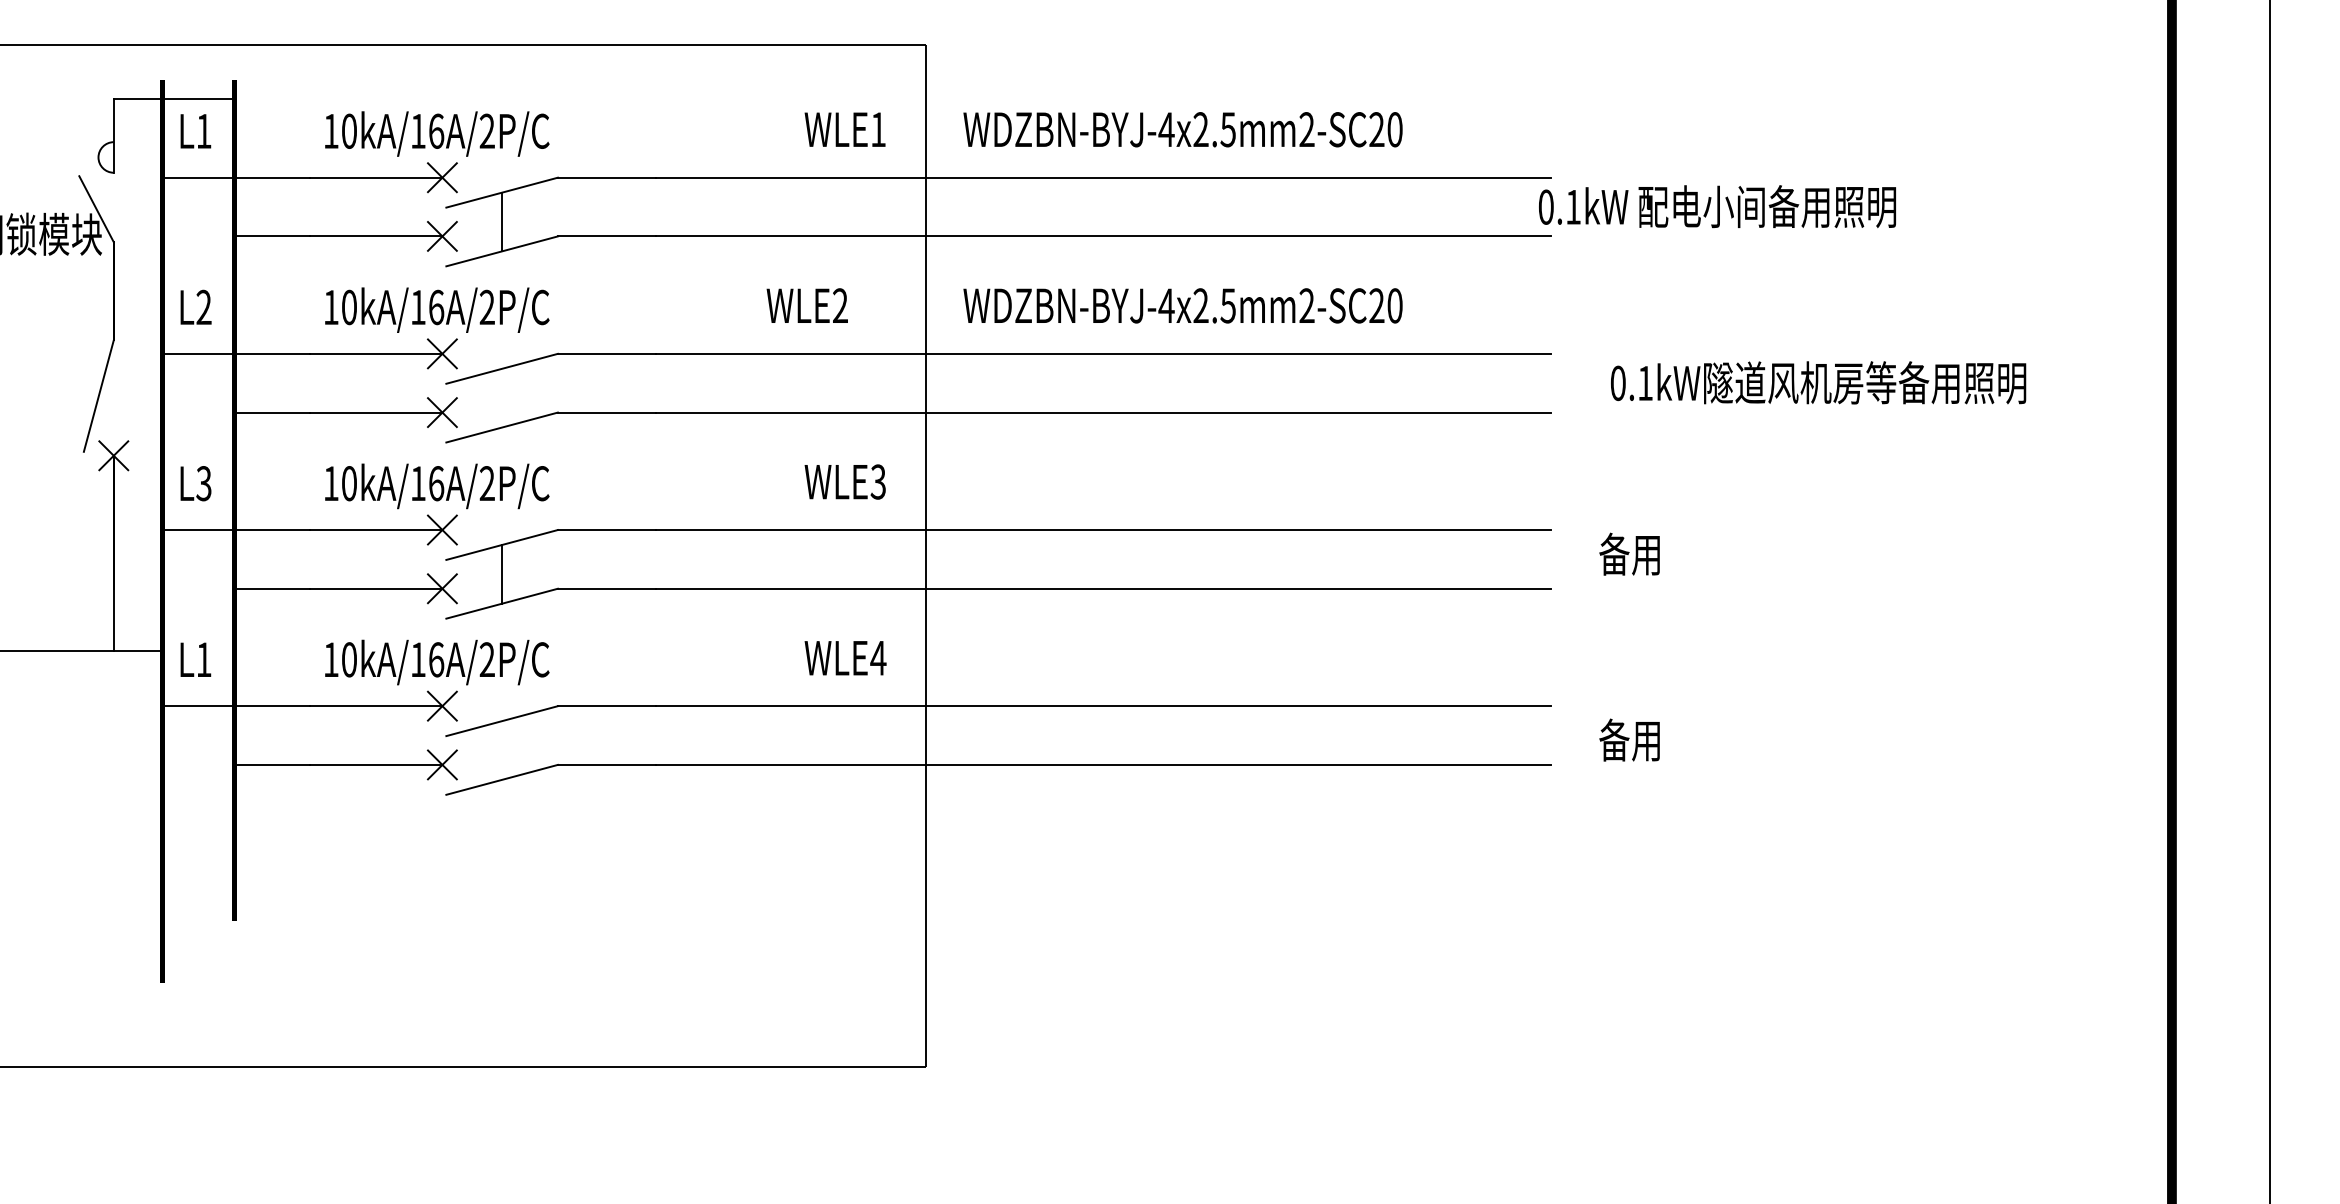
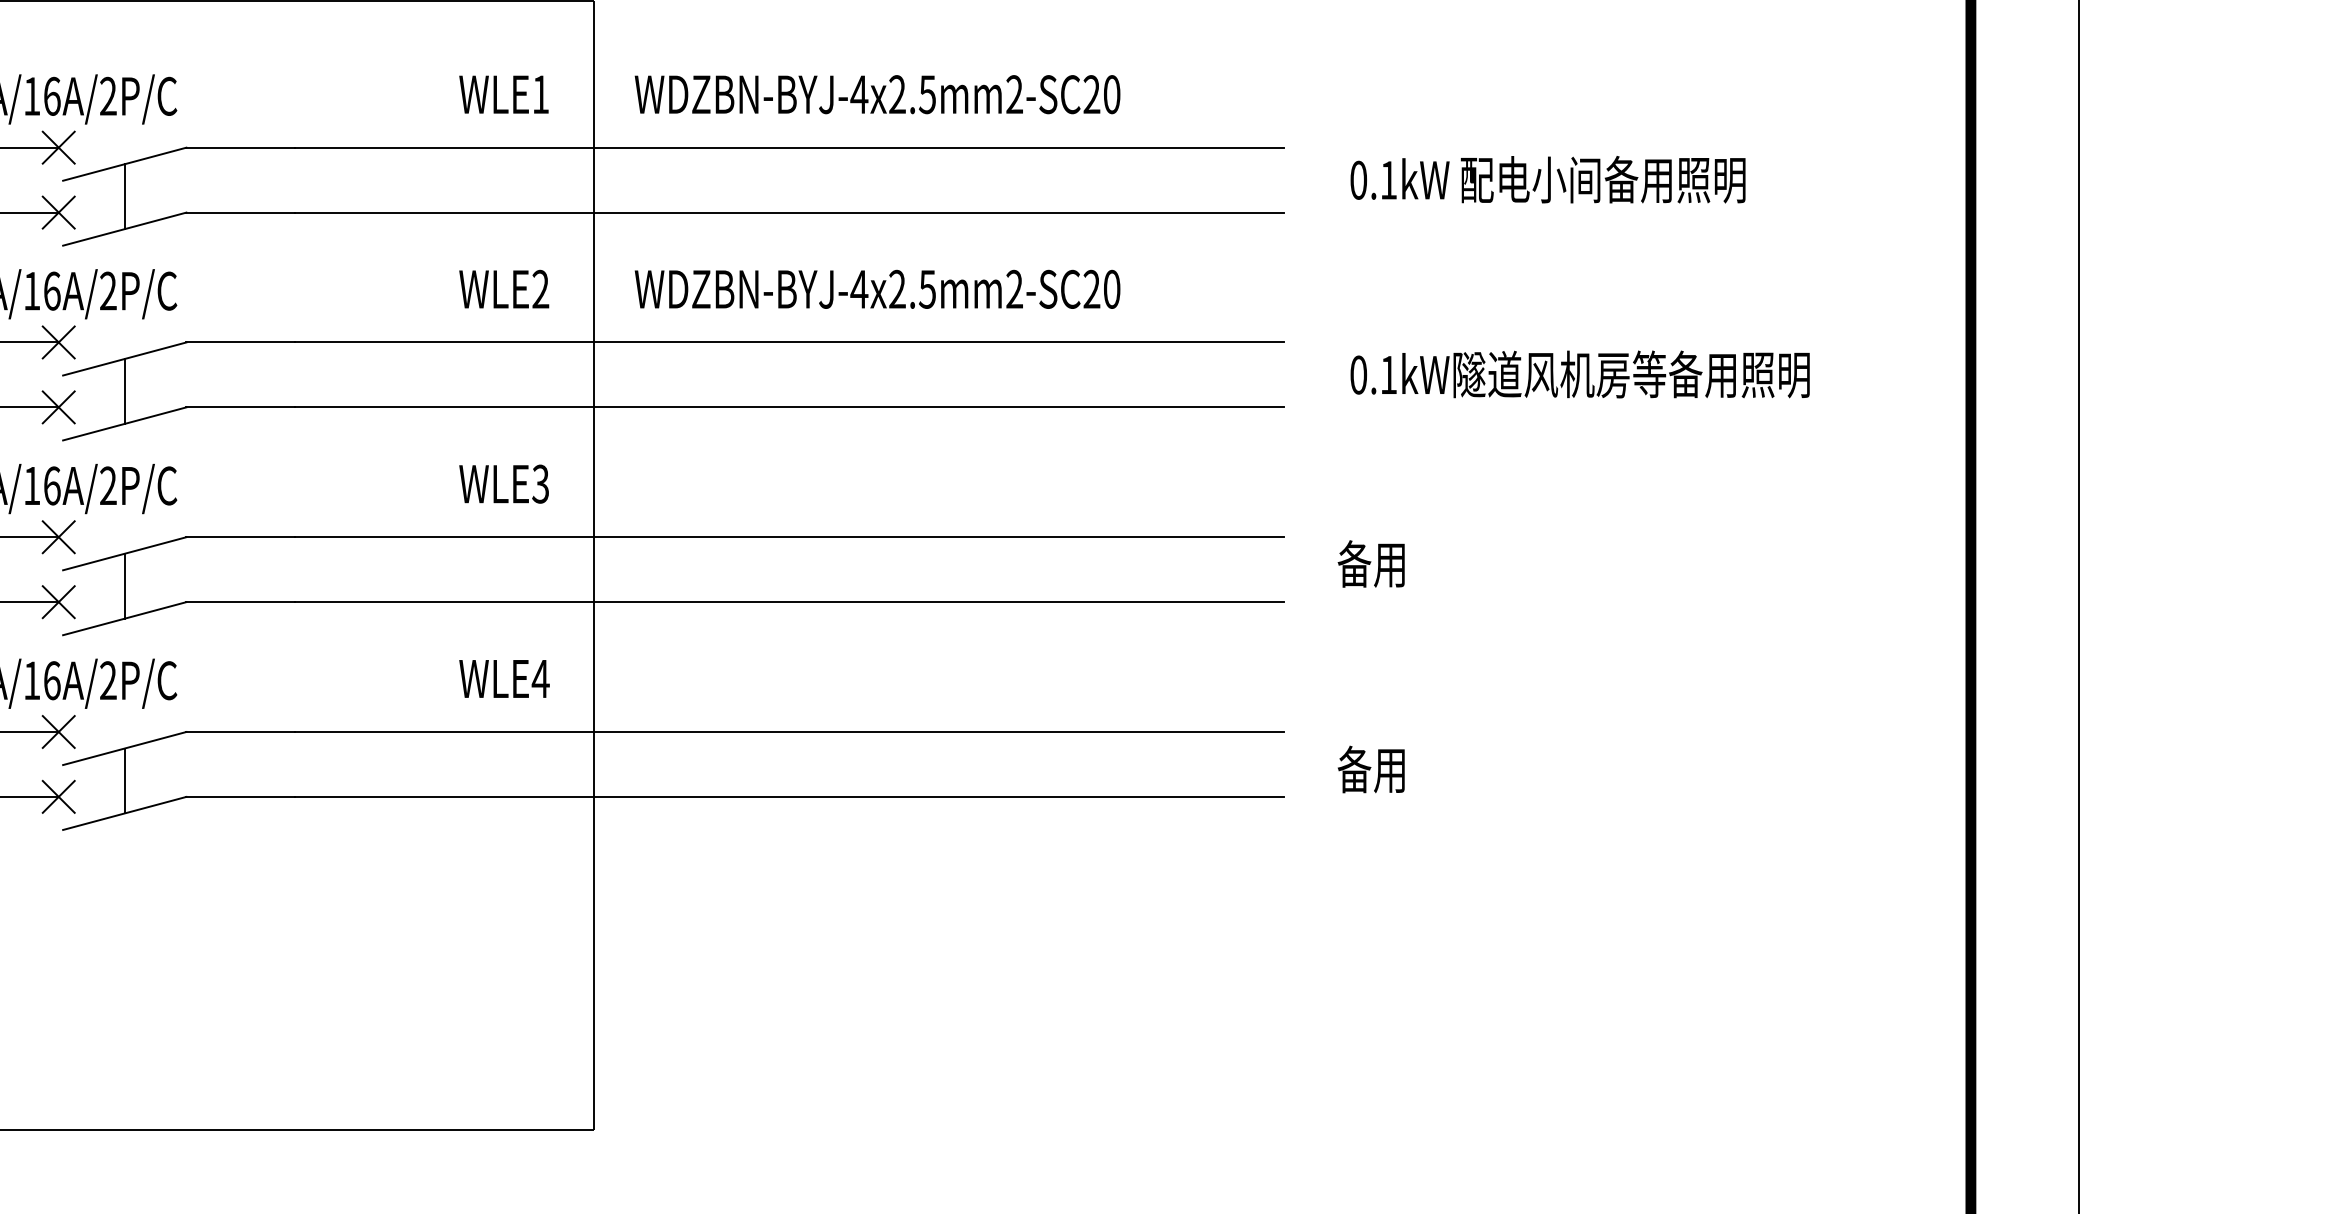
text: (1717, 206) -> (1548, 179), moved
text: (806, 305) -> (503, 288), moved
line: (502, 397) -> (125, 390), added
line: (502, 750) -> (125, 780), added

